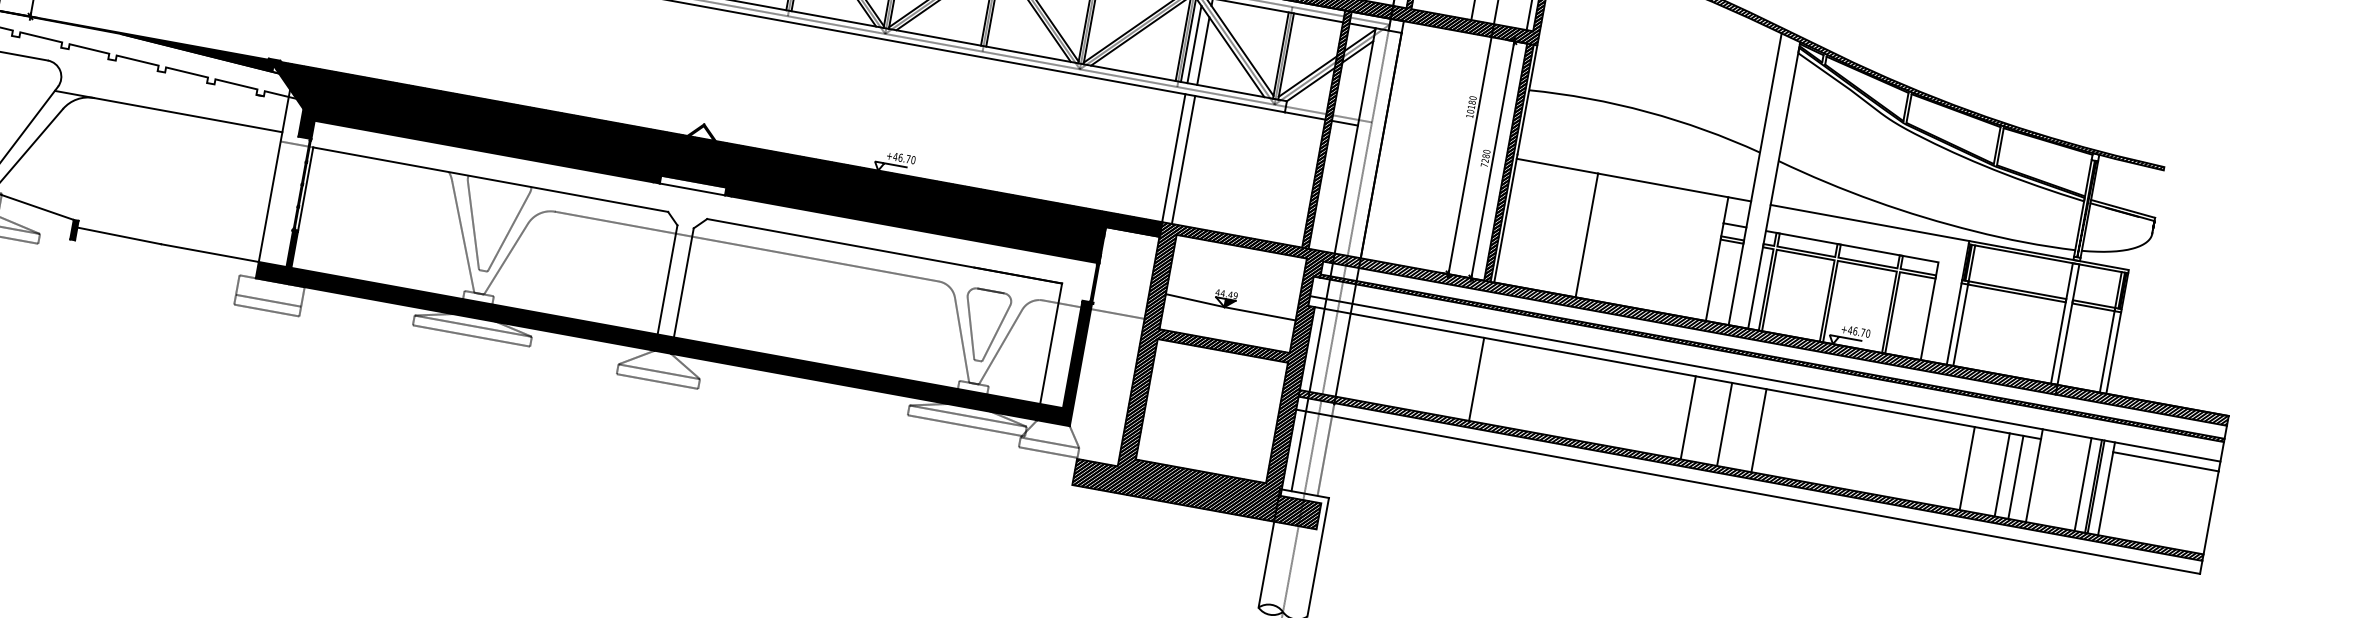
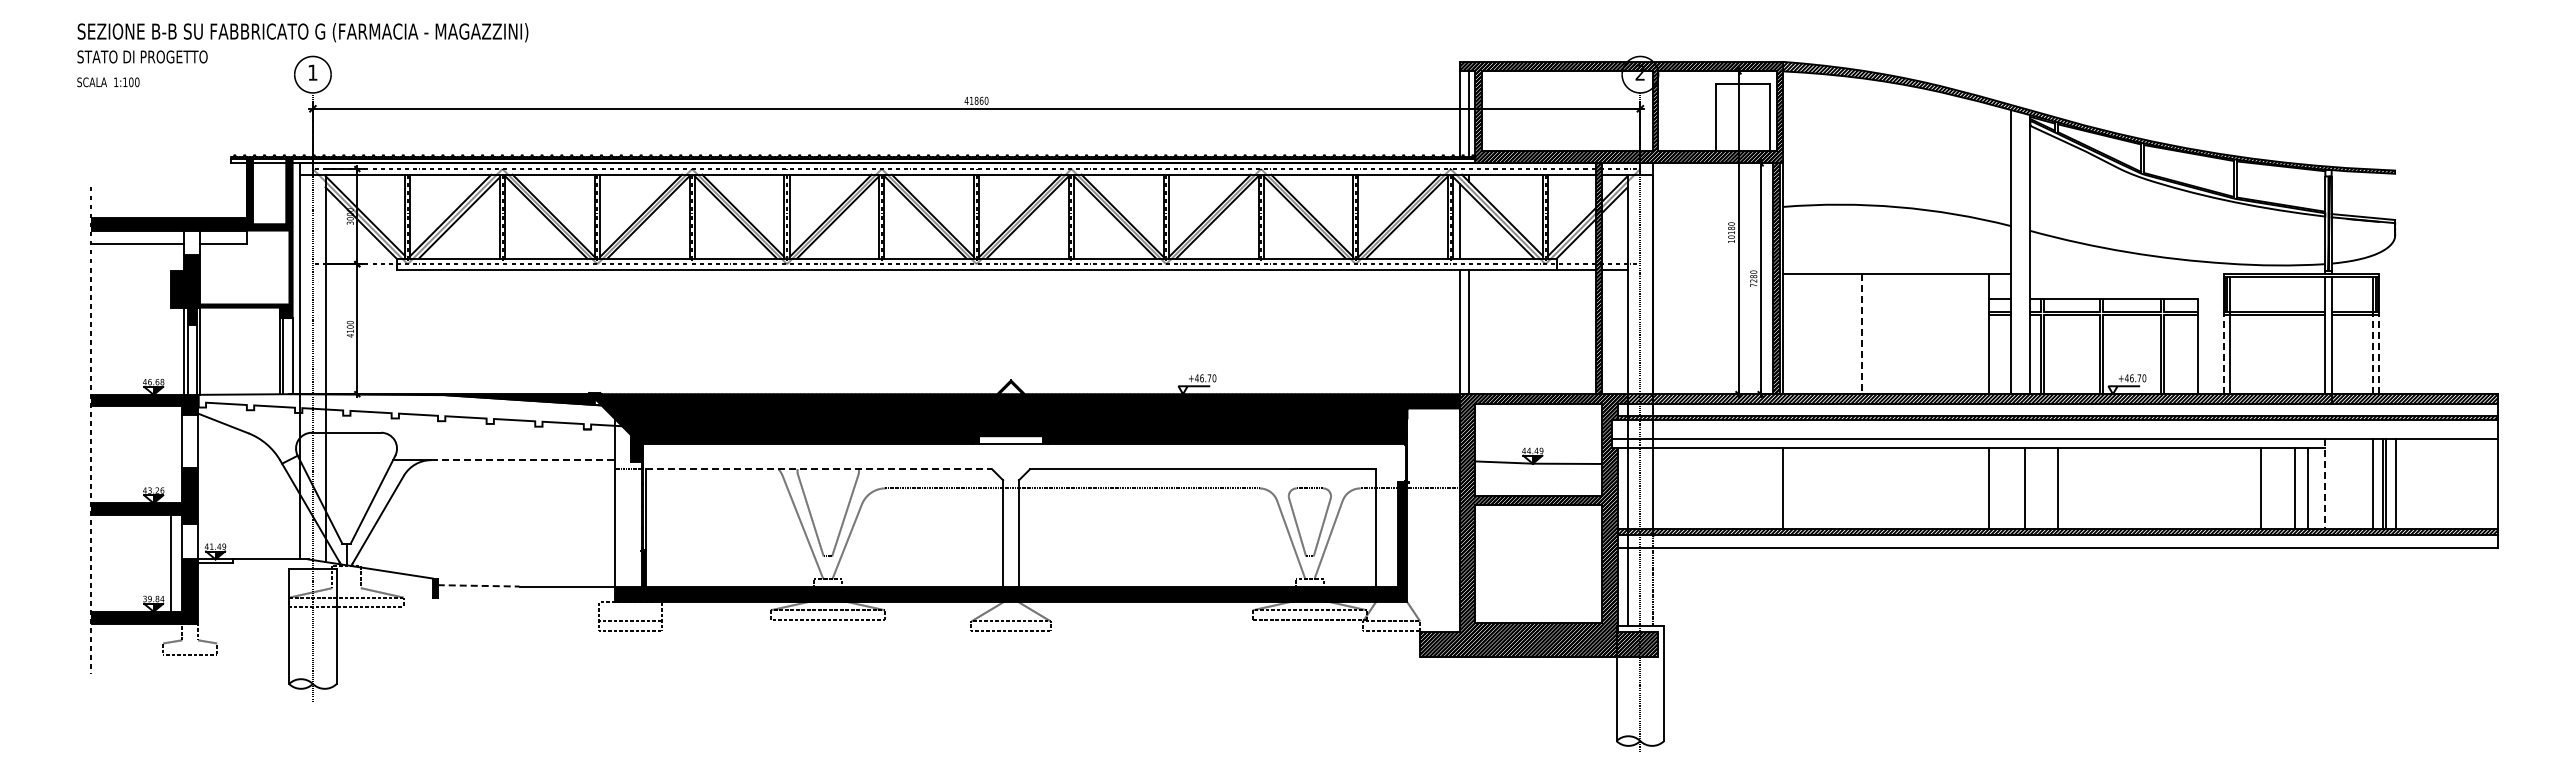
line: (1203, 50) -> (1469, 225), removed
line: (187, 115) -> (522, 460), solid -> dashed
line: (490, 180) -> (819, 469), solid -> dashed
line: (1869, 222) -> (2126, 273), removed
line: (119, 235) -> (478, 585), solid -> dashed
line: (1586, 236) -> (1862, 334), solid -> dashed
line: (1953, 323) -> (2223, 354), solid -> dashed
line: (2106, 351) -> (2372, 354), solid -> dashed
line: (2114, 353) -> (2379, 354), solid -> dashed
line: (2165, 462) -> (2446, 448), removed
line: (2034, 476) -> (2325, 484), solid -> dashed

